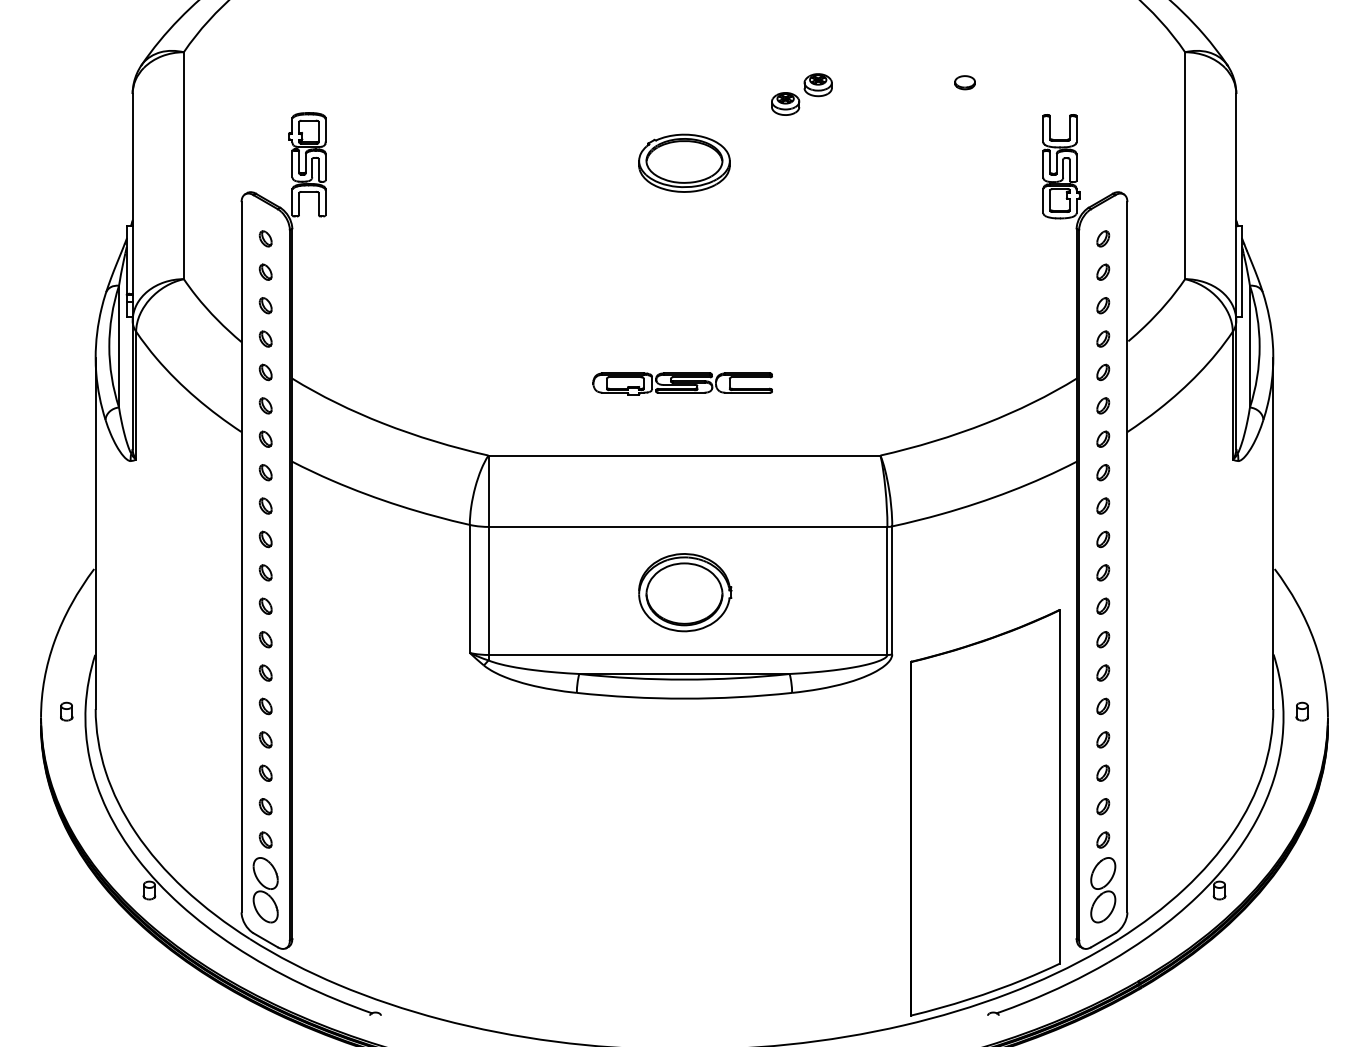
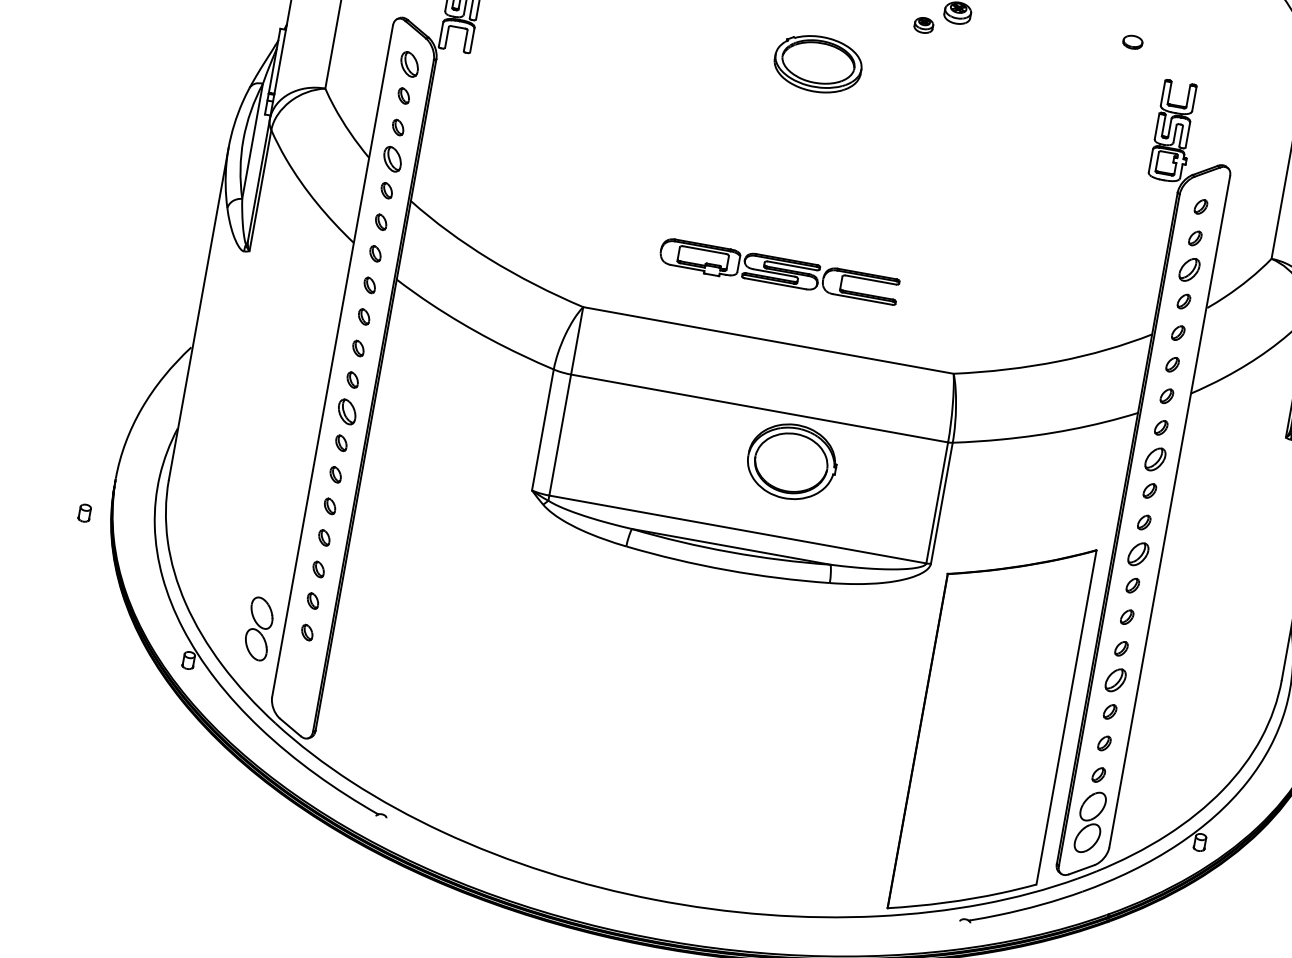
part: (964, 82) -> (1132, 41), moved
part: (785, 103) -> (923, 24), size x0.7
part: (265, 238) -> (409, 64), size x1.6
part: (1103, 305) -> (1189, 269), size x1.6
part: (265, 338) -> (392, 158), size x1.6
part: (682, 383) -> (778, 272), size x1.4
part: (1103, 505) -> (1155, 458), size x1.6
part: (685, 592) -> (792, 461), moved
part: (265, 605) -> (346, 410), size x1.6
part: (1103, 605) -> (1138, 553), size x1.6
part: (66, 711) -> (84, 512), moved
part: (1103, 739) -> (1116, 680), size x1.6
part: (265, 890) -> (258, 629), moved

